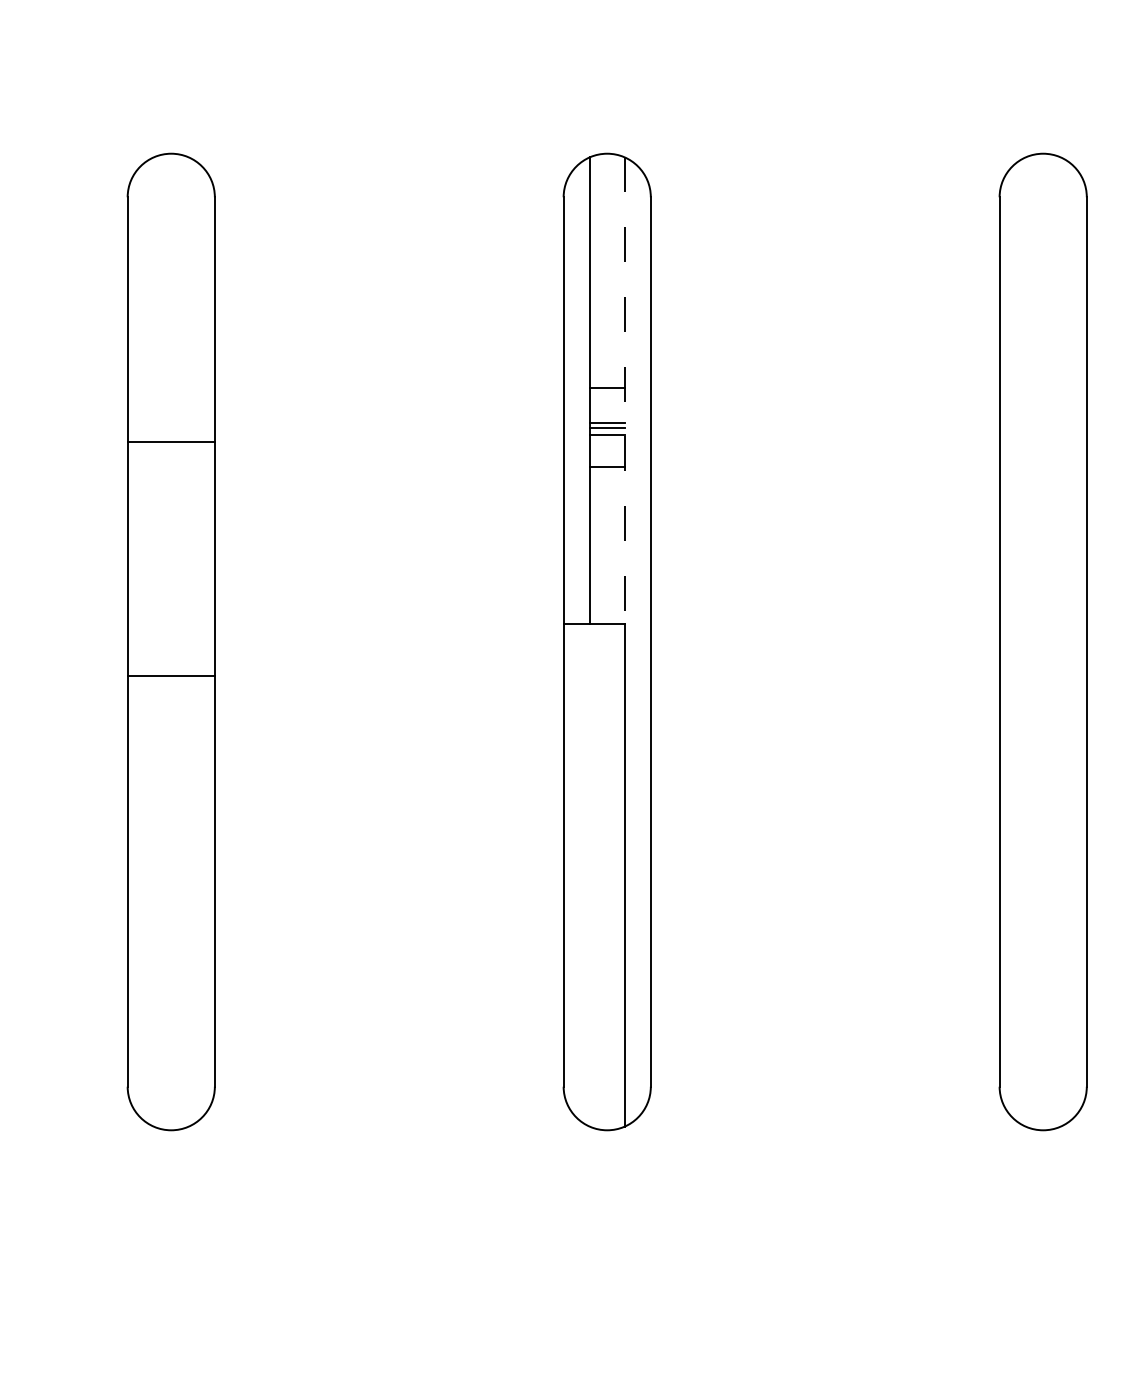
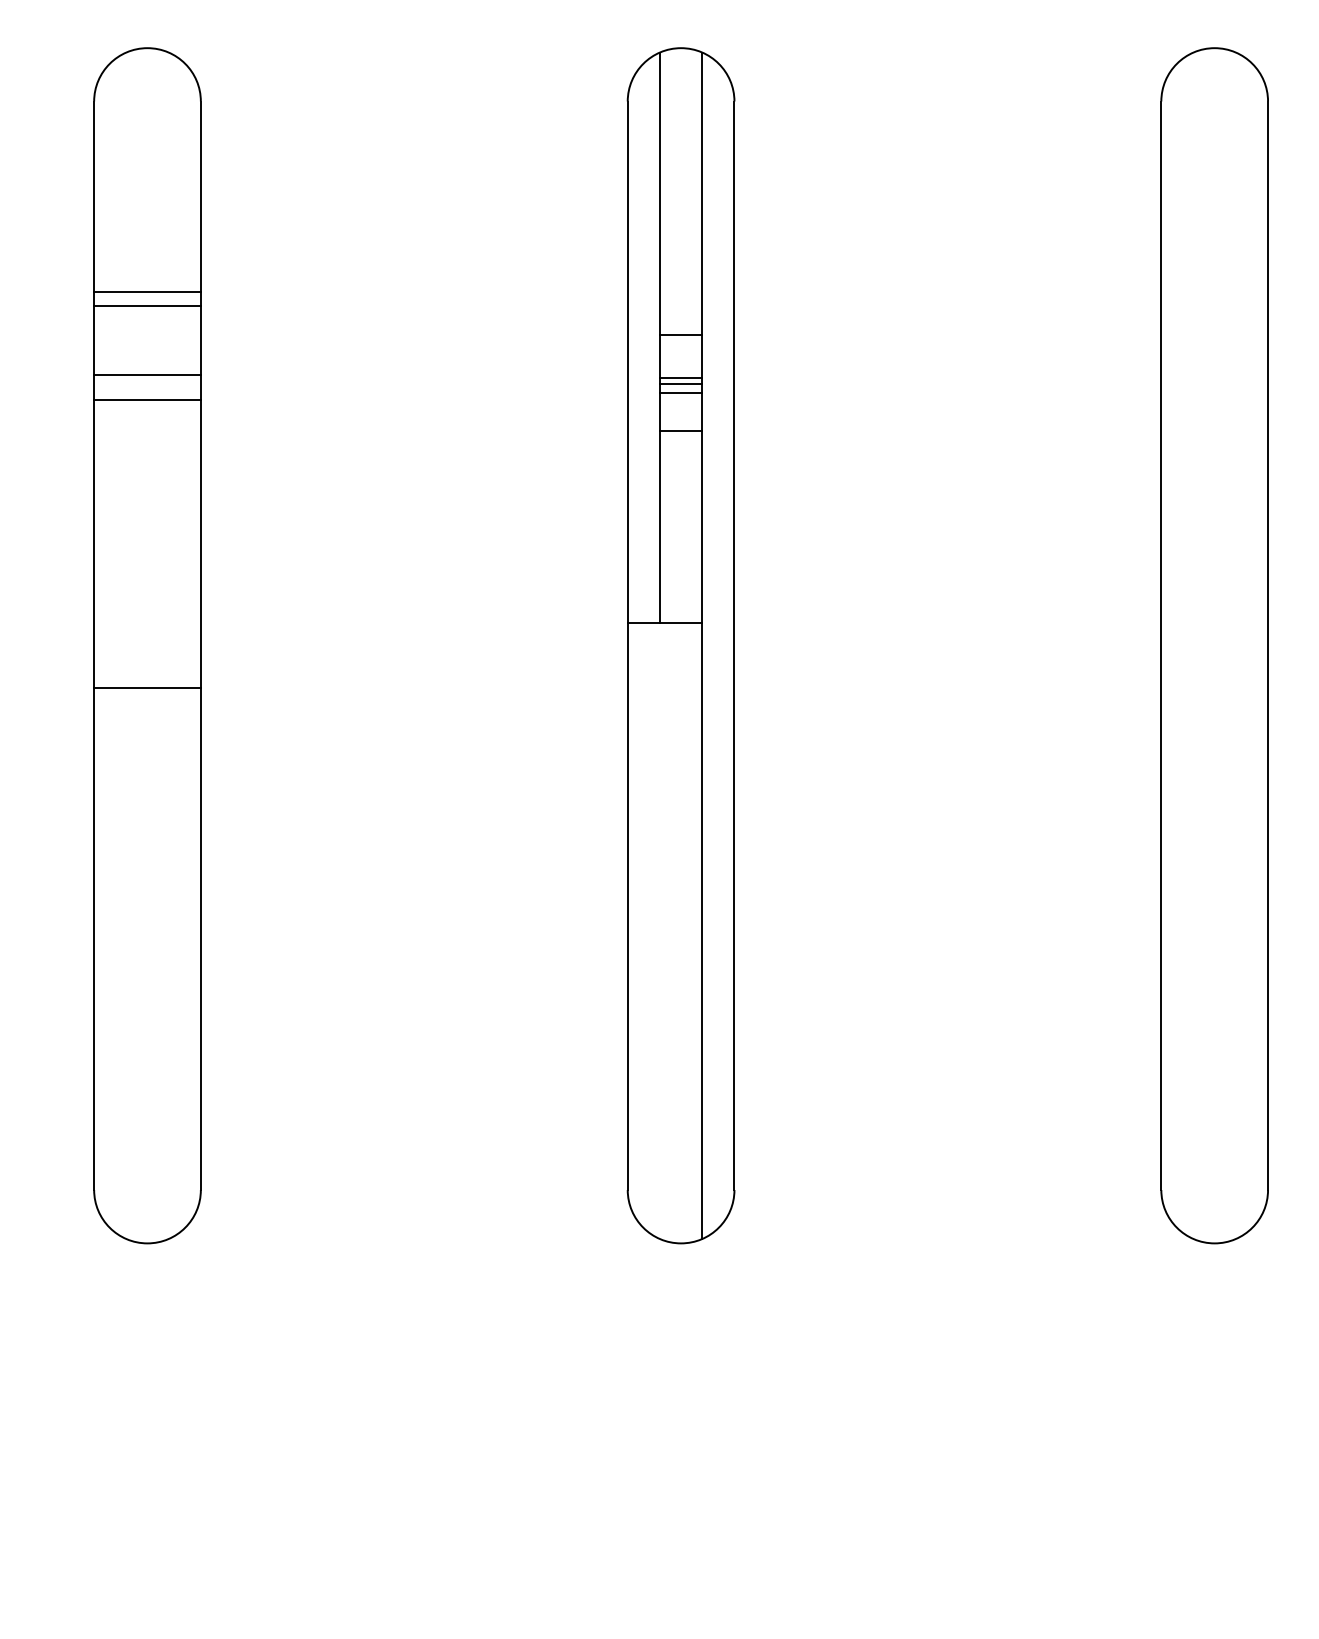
line: (170, 352) -> (146, 291), added
line: (170, 364) -> (146, 306), added
line: (624, 391) -> (702, 339), dashed -> solid
line: (170, 420) -> (146, 374), added

